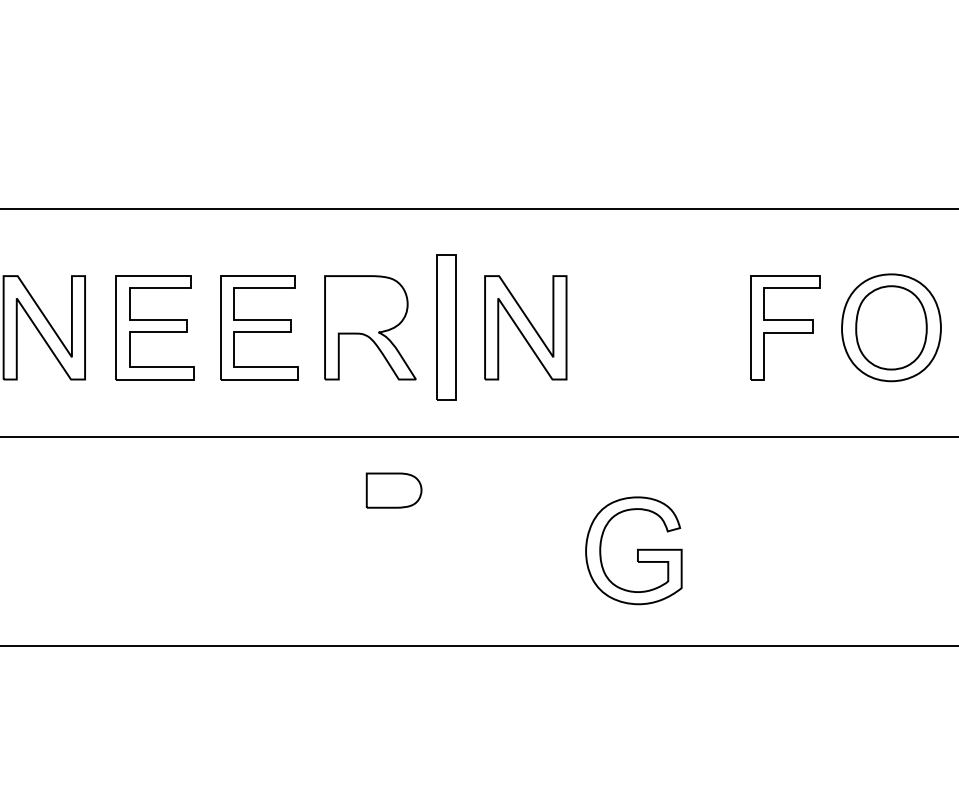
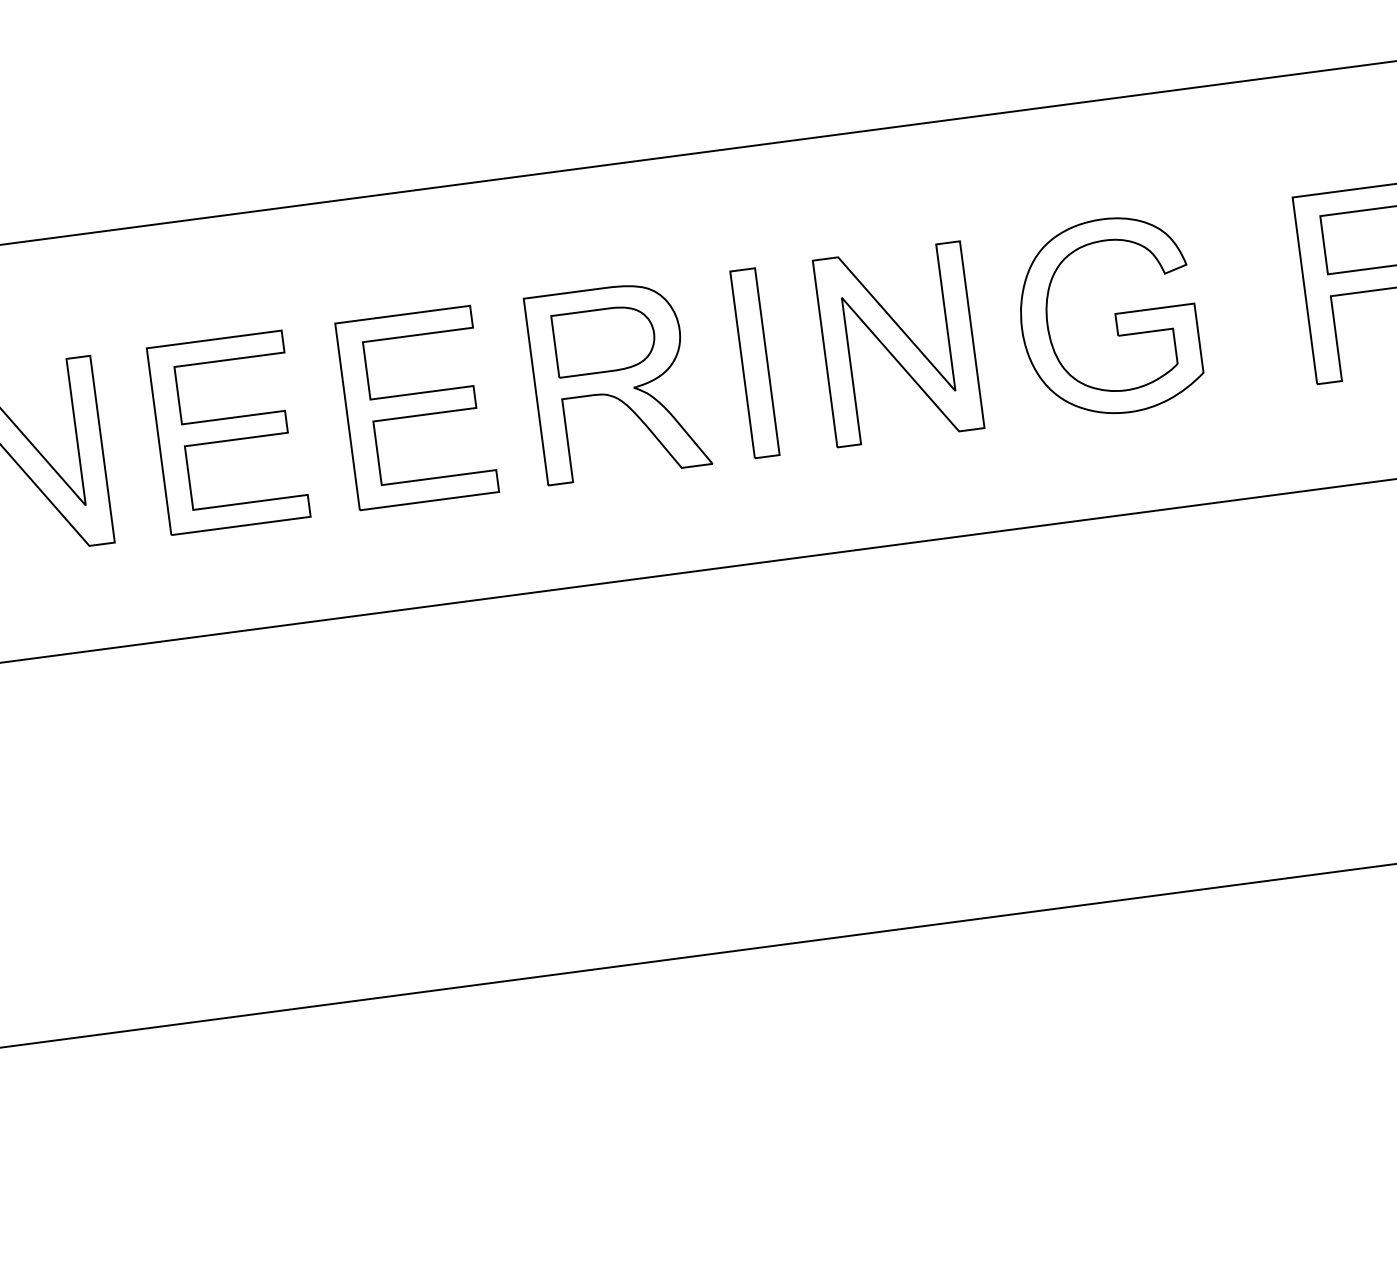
part: (445, 327) -> (753, 362), size x0.71
part: (393, 490) -> (603, 340), moved
part: (633, 550) -> (1107, 316), moved

